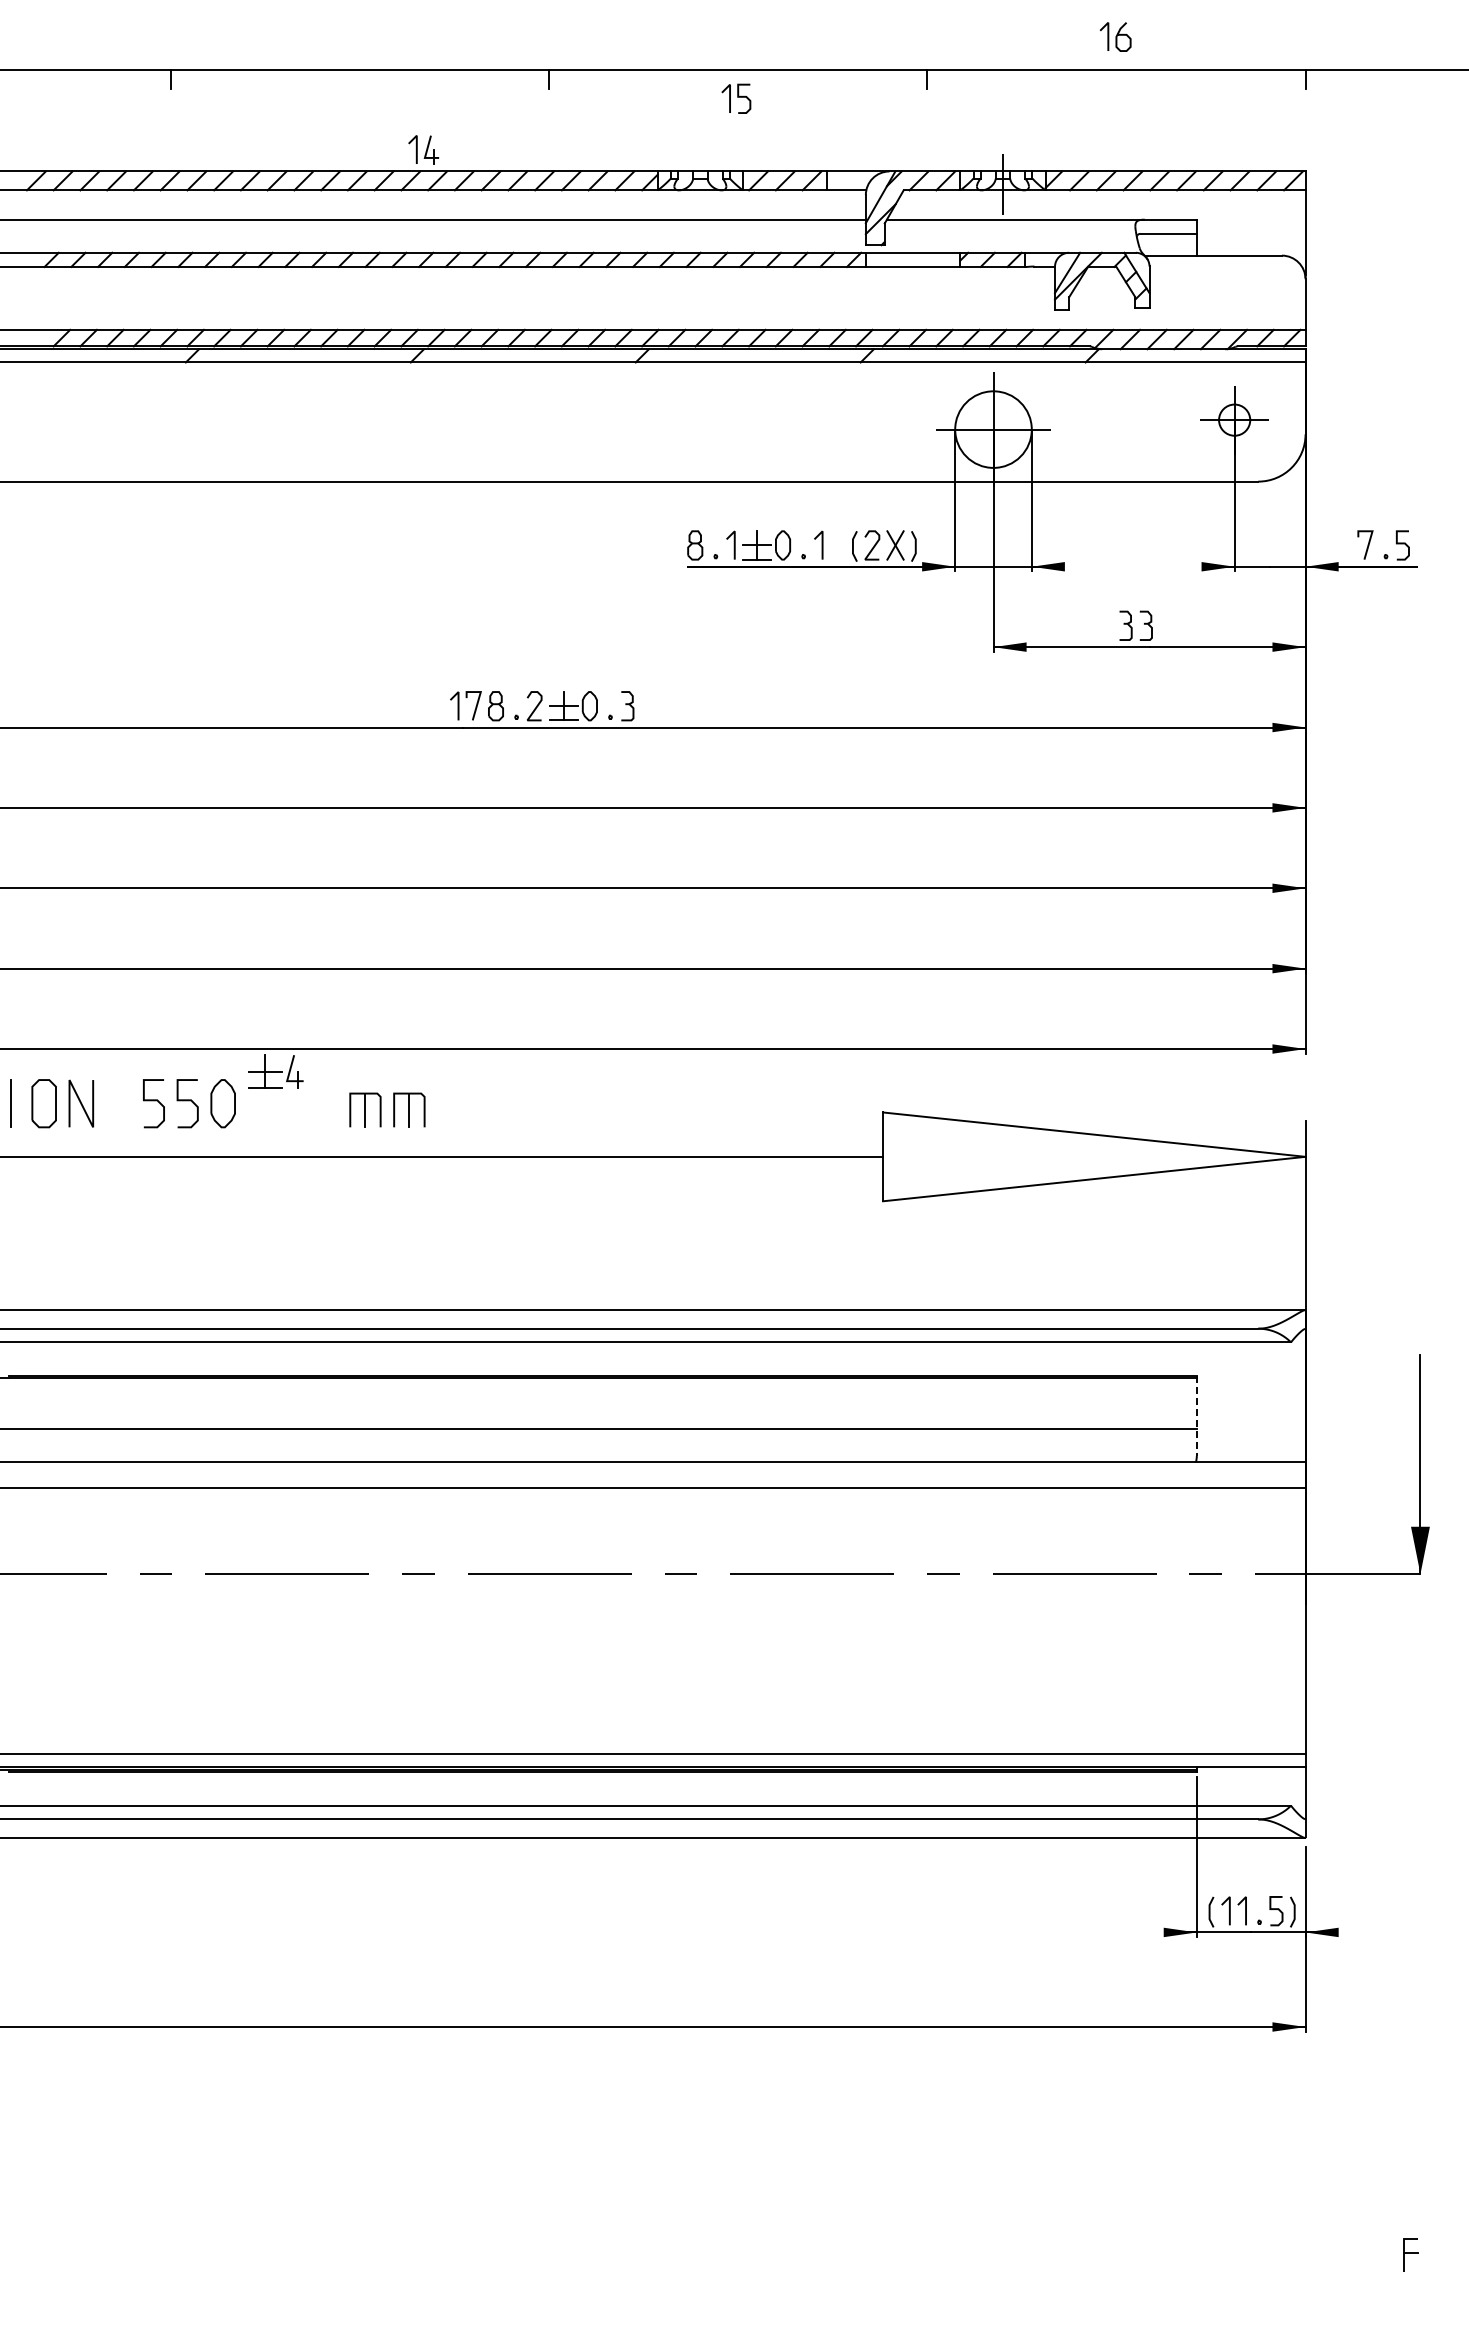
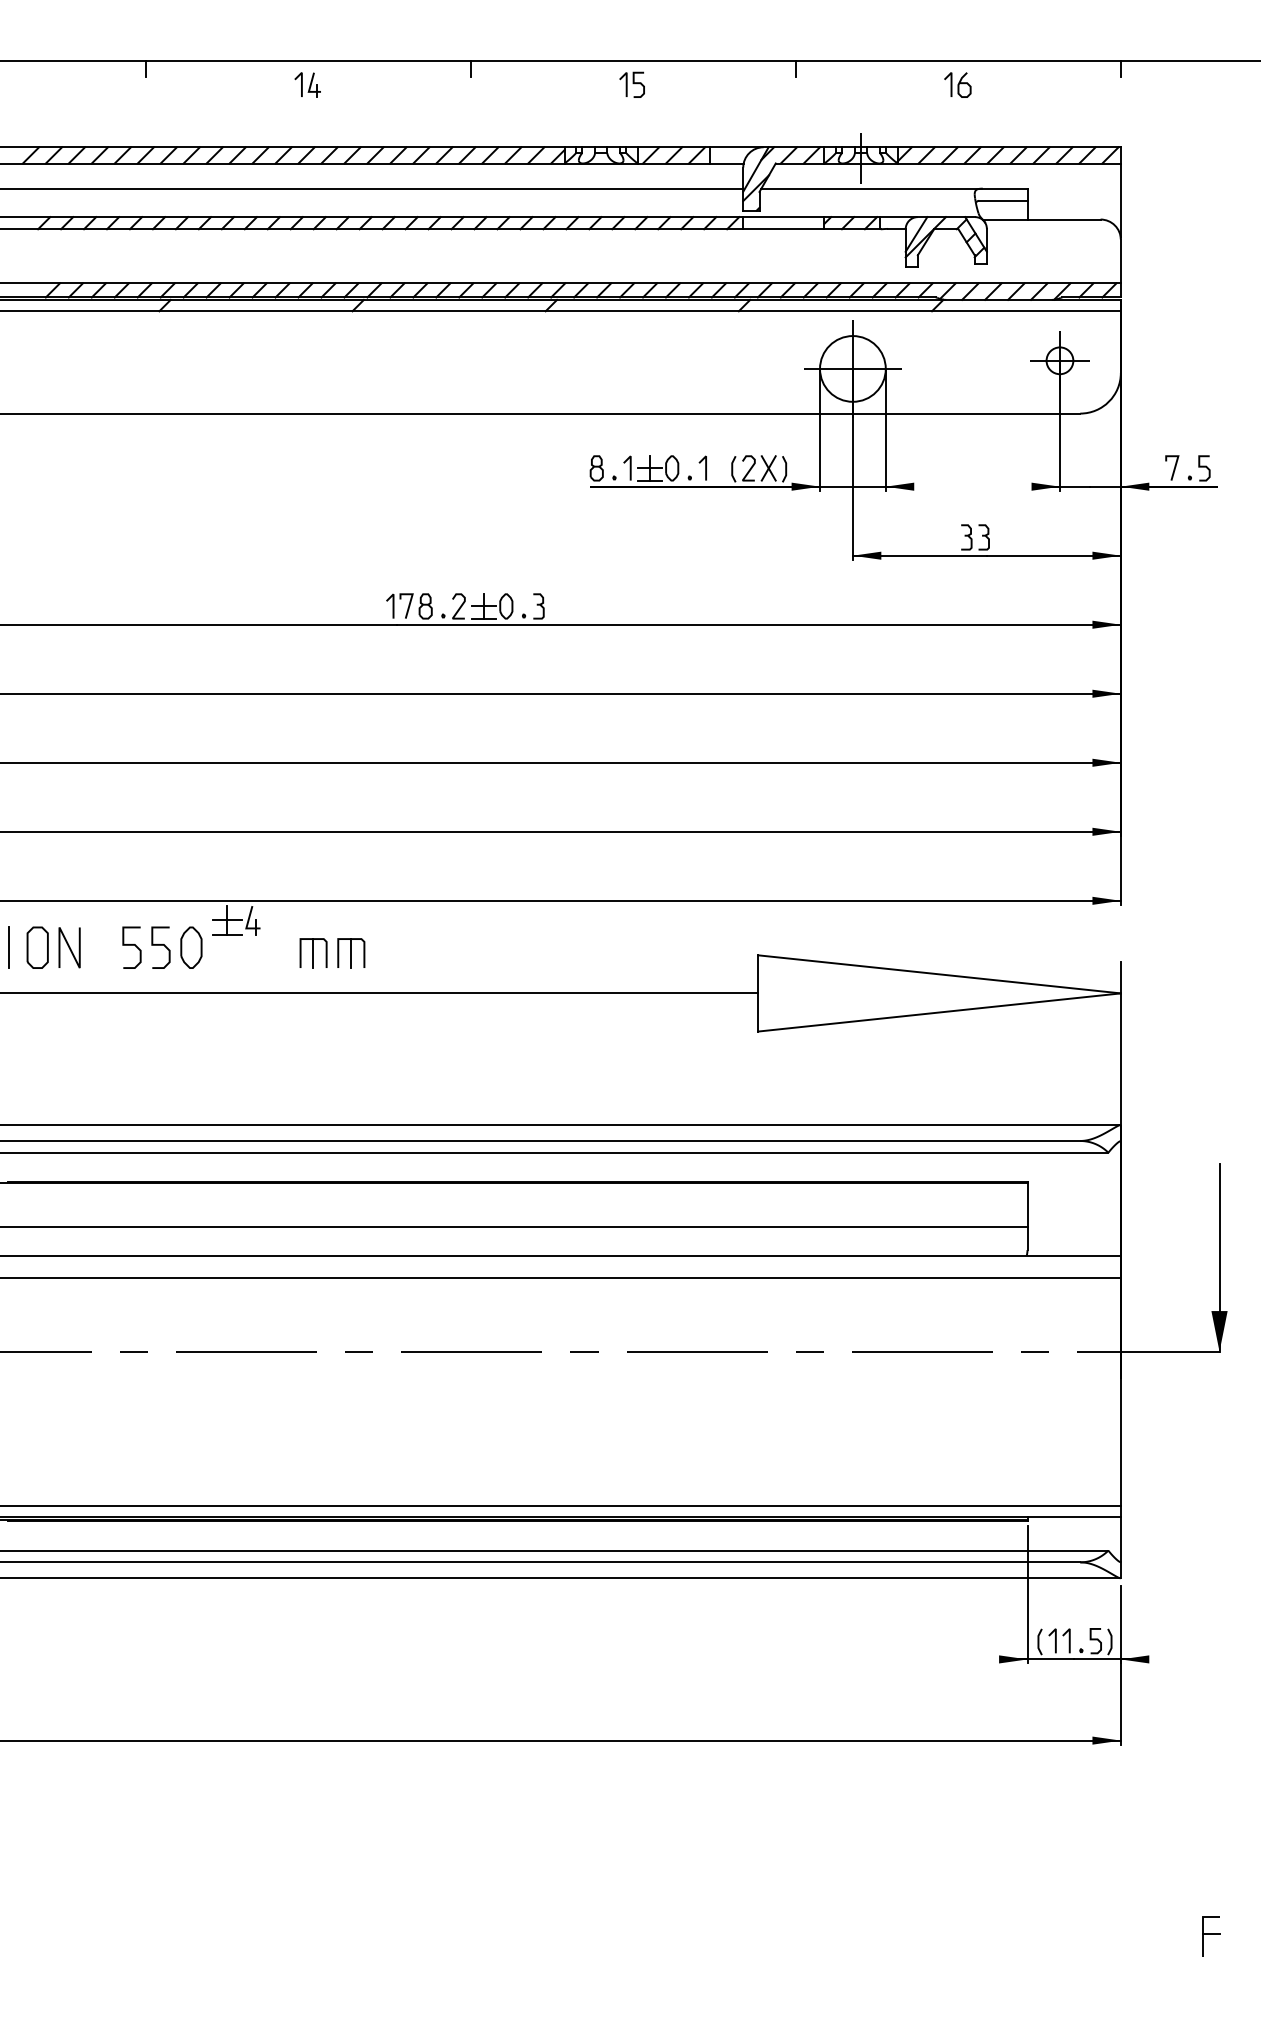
part: (1115, 36) -> (957, 84), moved
part: (423, 149) -> (307, 84), moved
line: (1196, 1416) -> (1027, 1216), dashed -> solid
part: (1410, 2254) -> (1210, 1935), size x1.43

